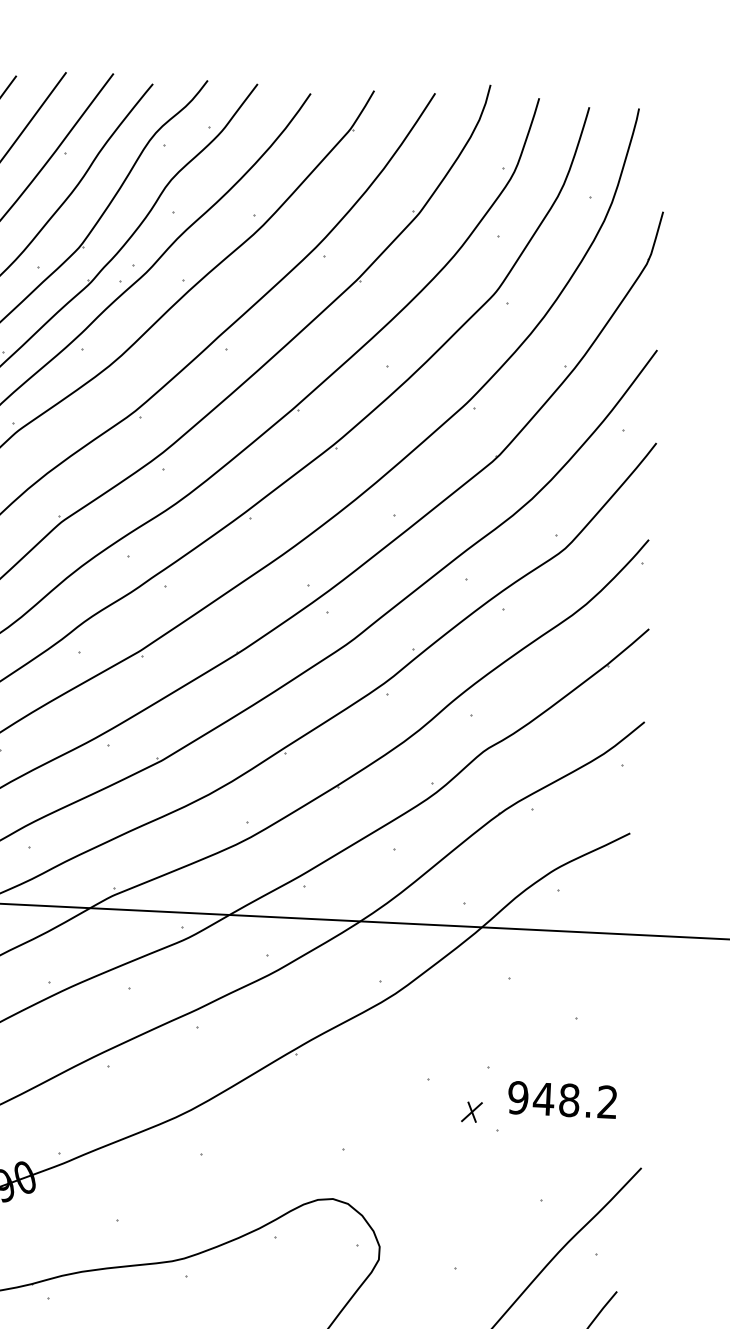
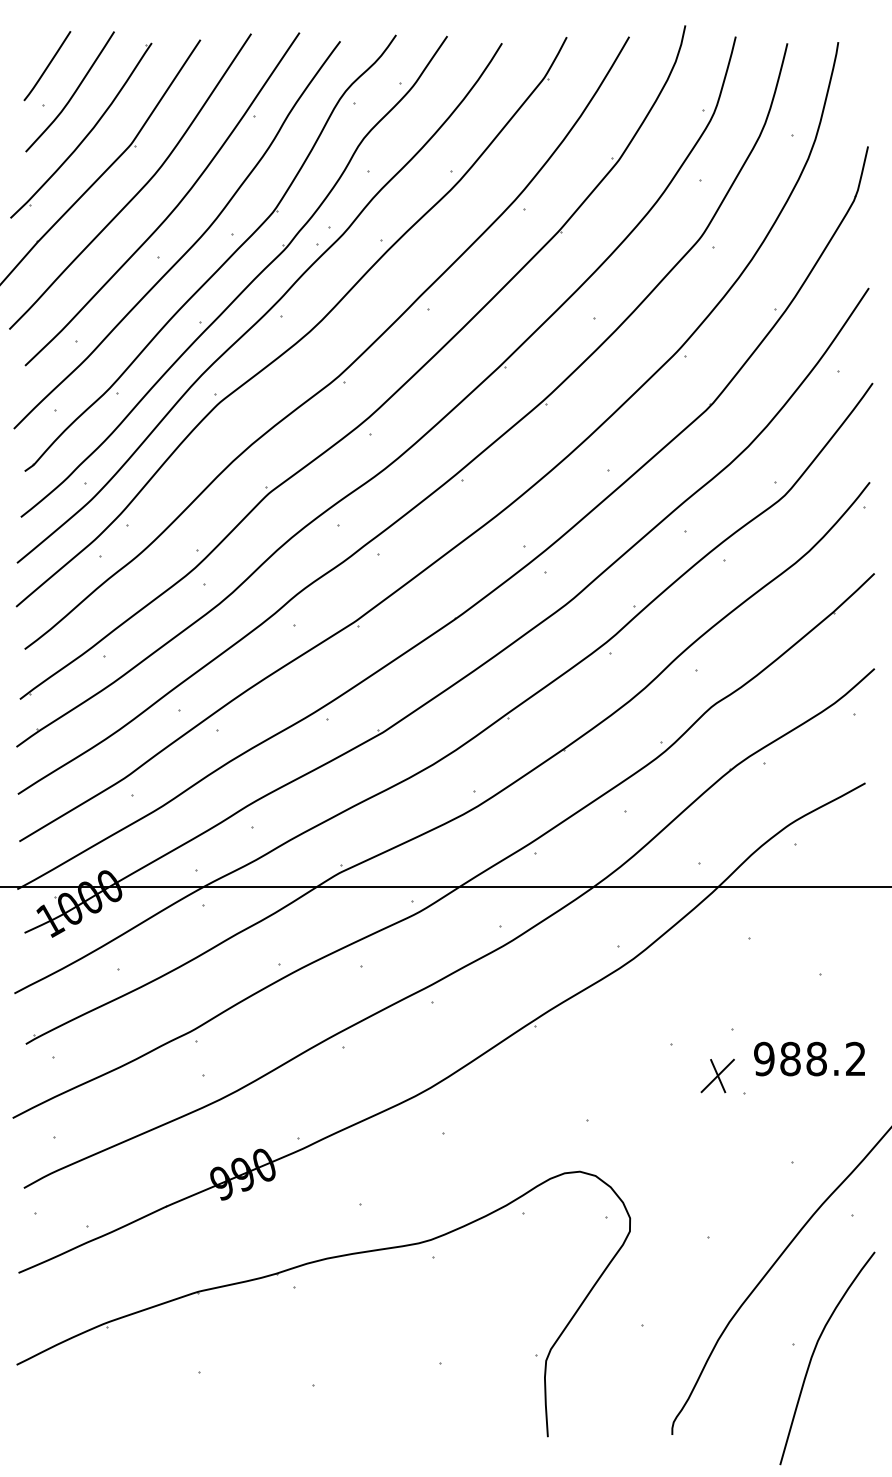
text: (543, 1098) -> (790, 1058), 948.2 -> 988.2
part: (471, 1111) -> (717, 1075), size x1.67

